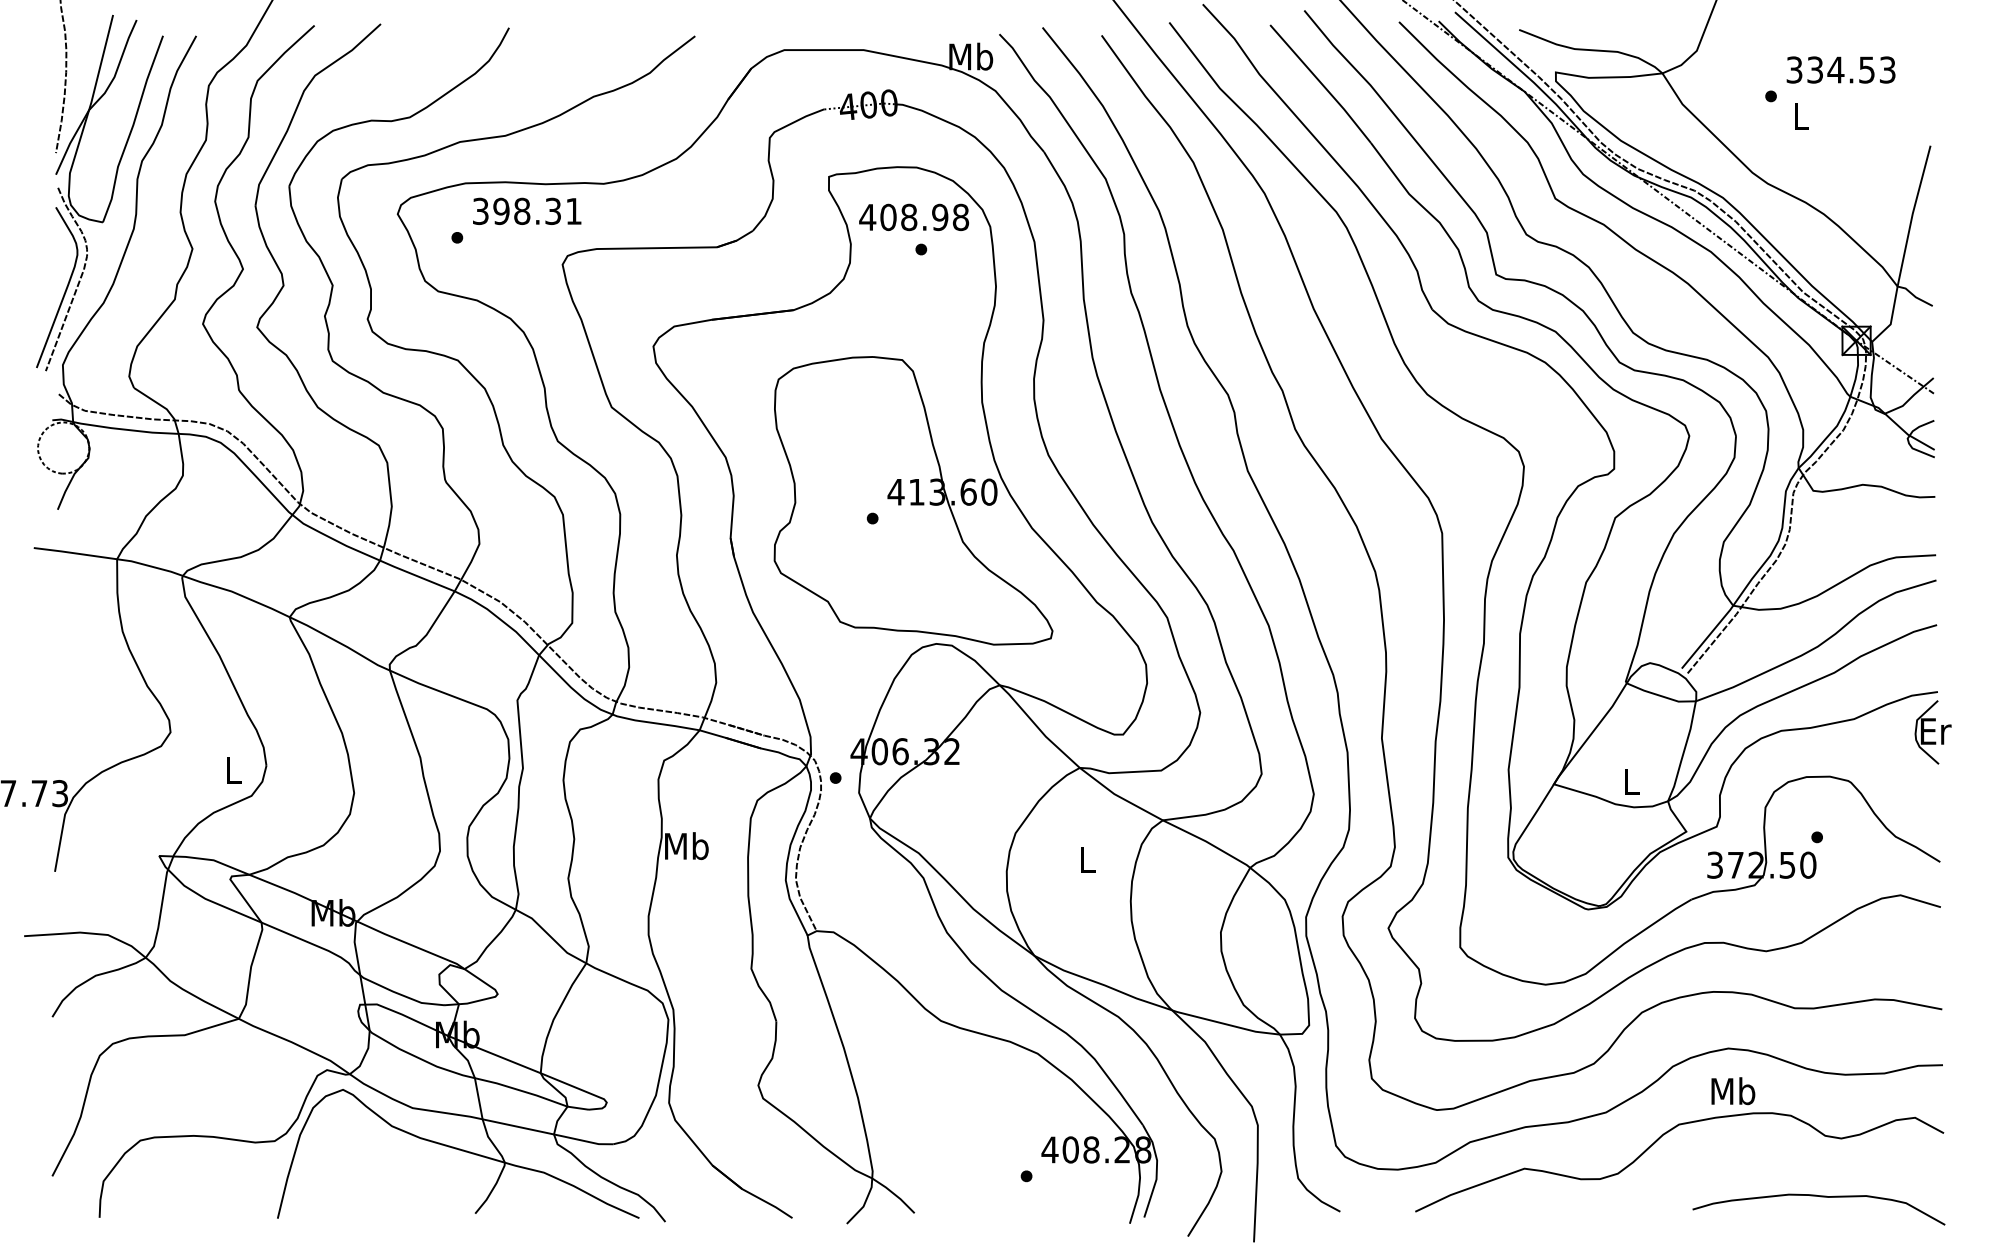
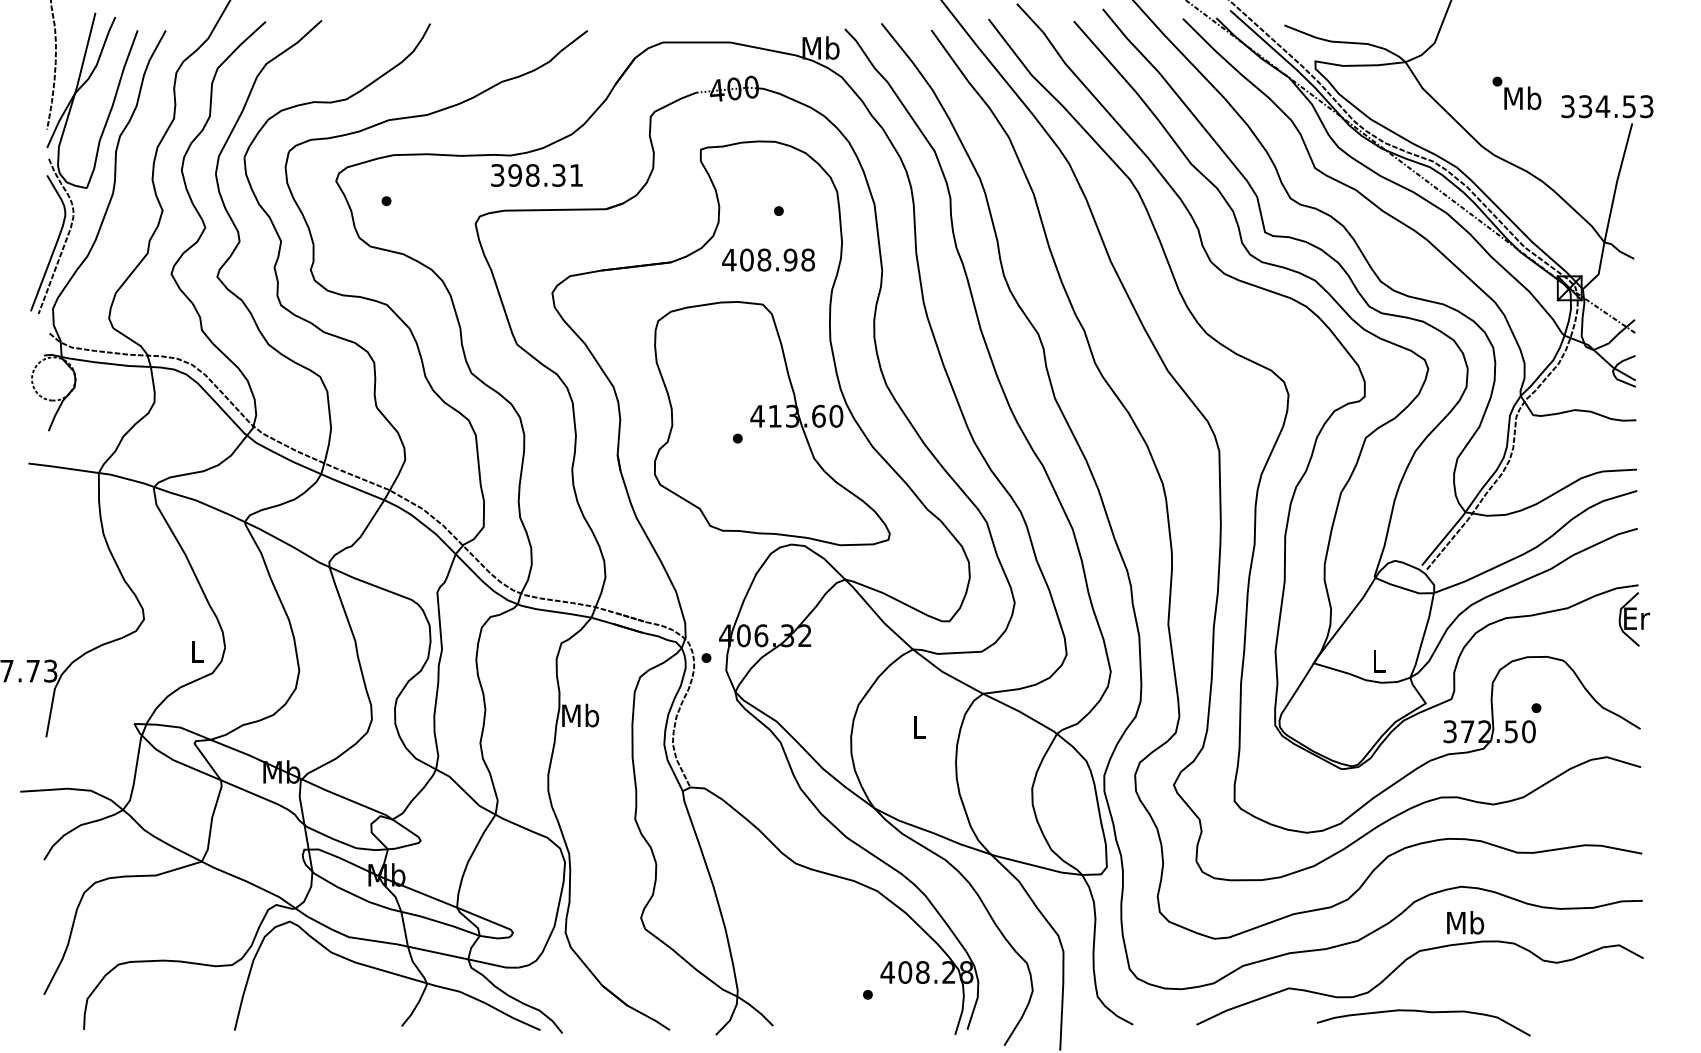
text: (1840, 69) -> (1606, 106), moved
text: (1800, 116) -> (1522, 98), L -> Mb
text: (527, 210) -> (537, 174), moved
text: (914, 217) -> (768, 260), moved
curve: (1820, 1197) -> (1425, 1012), moved

